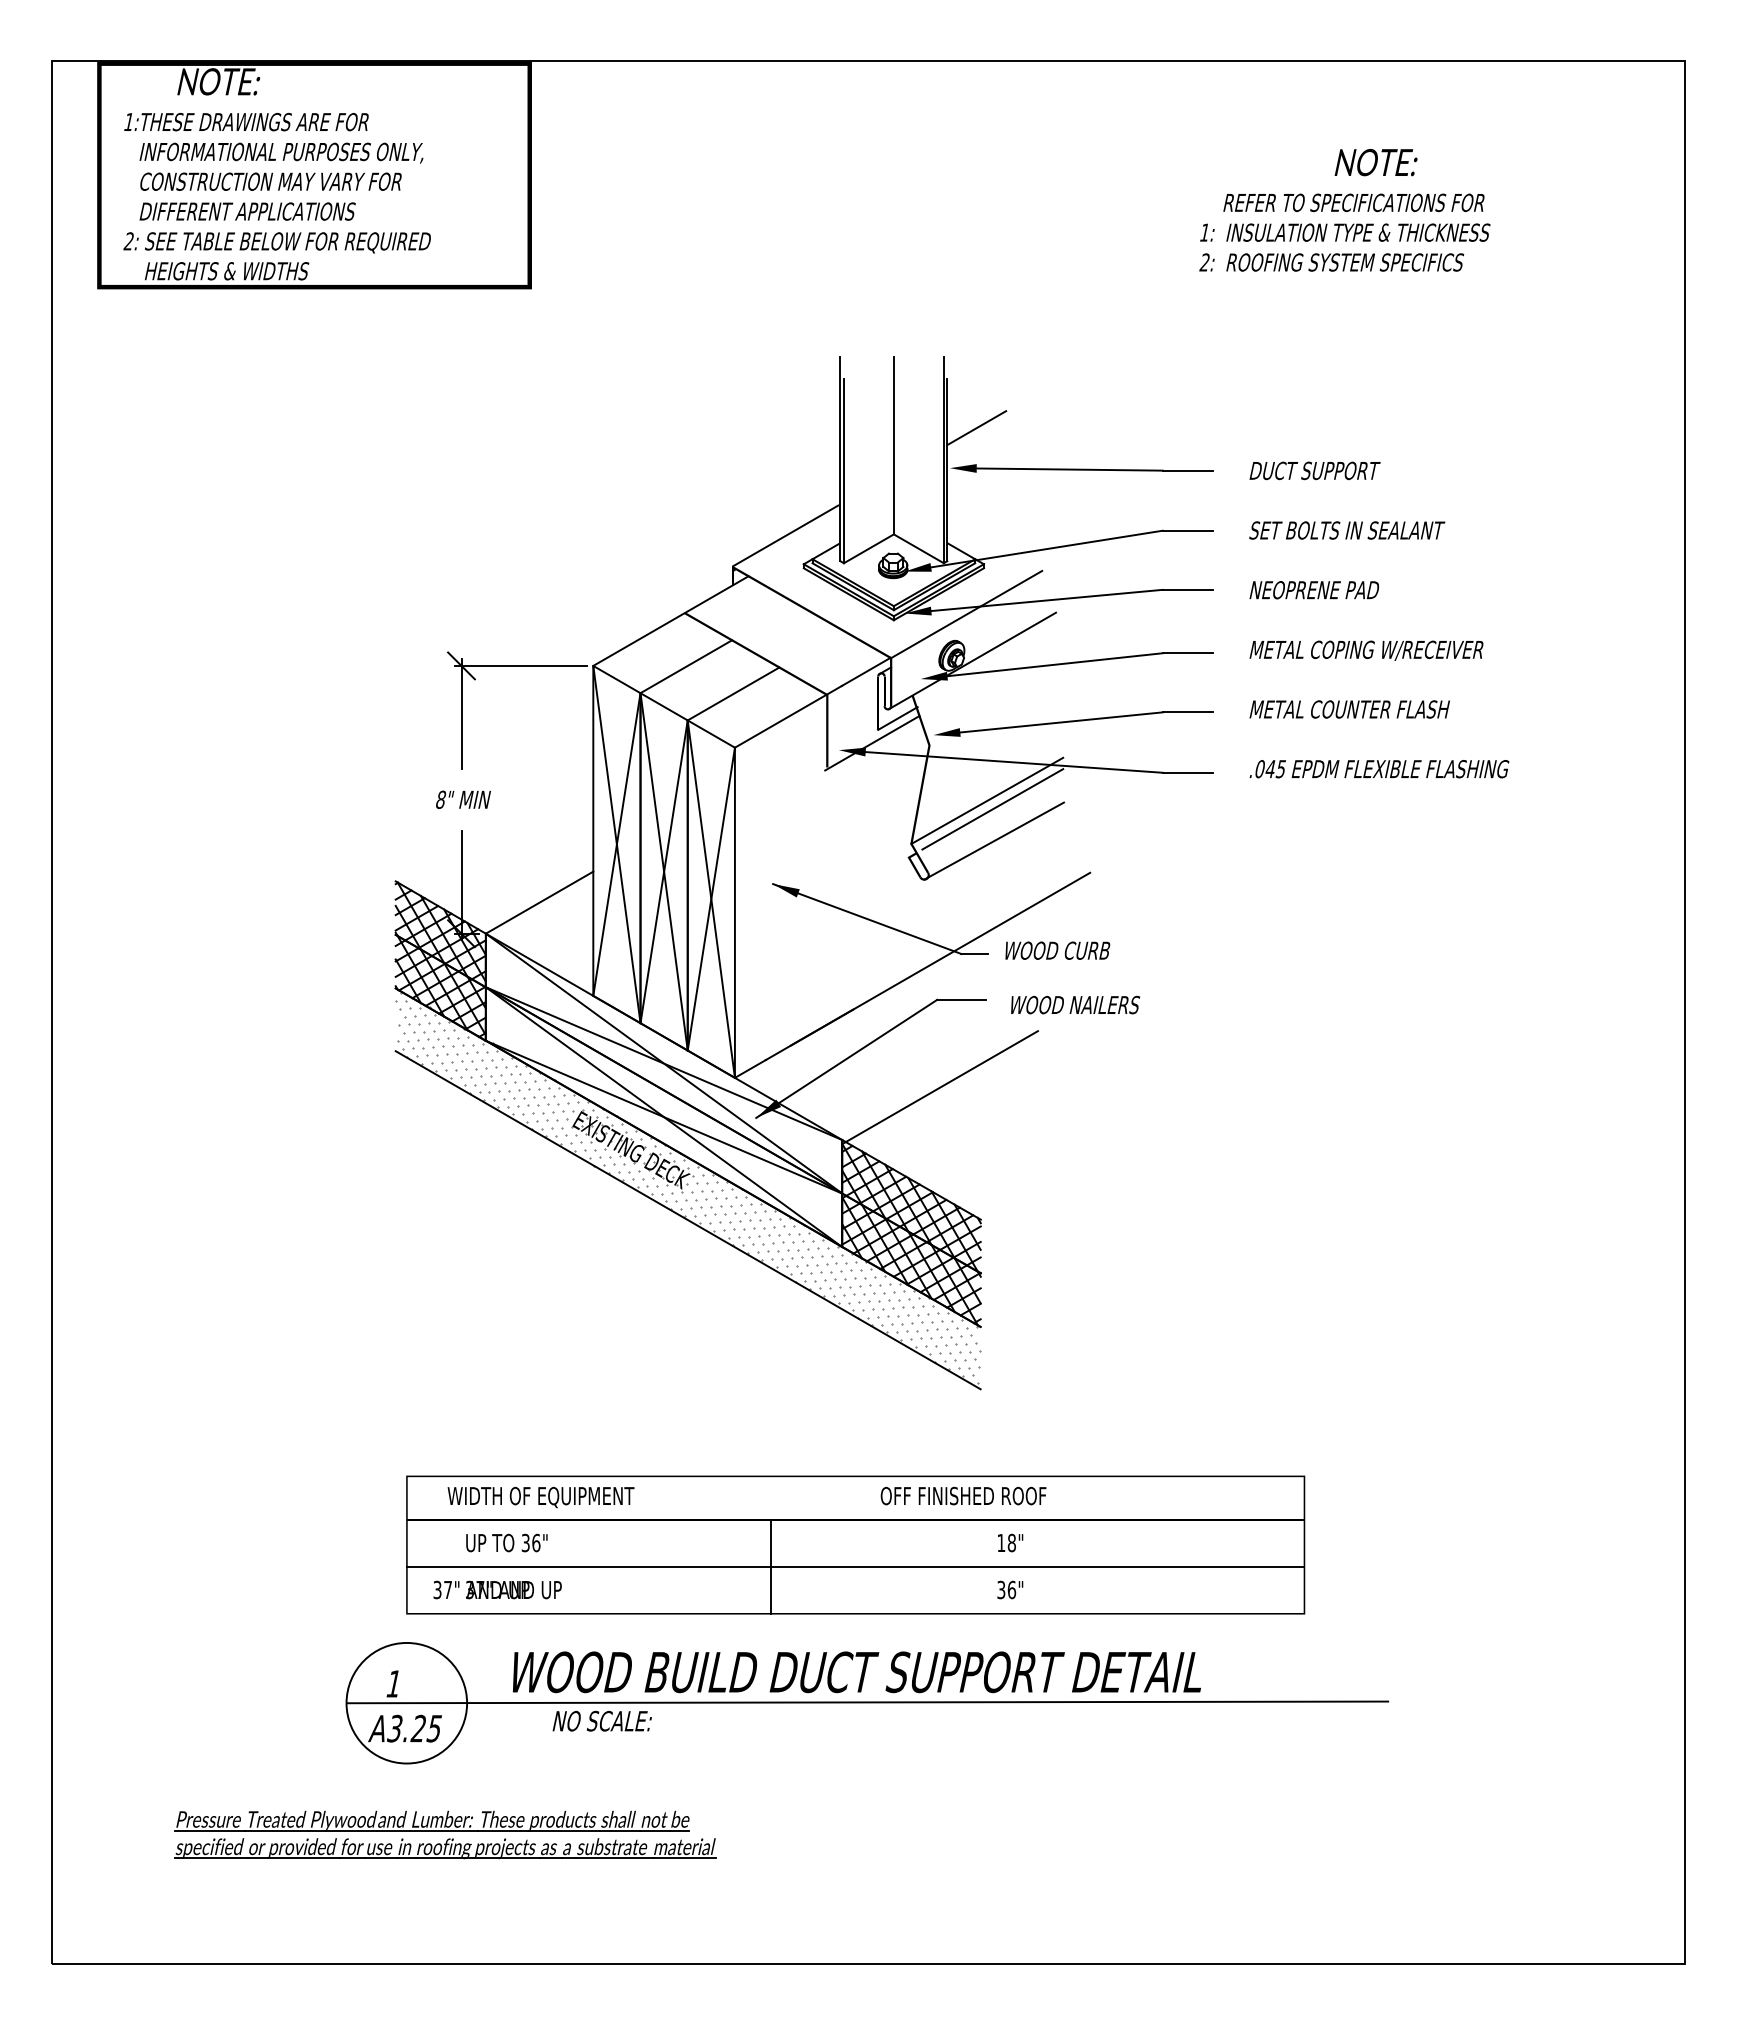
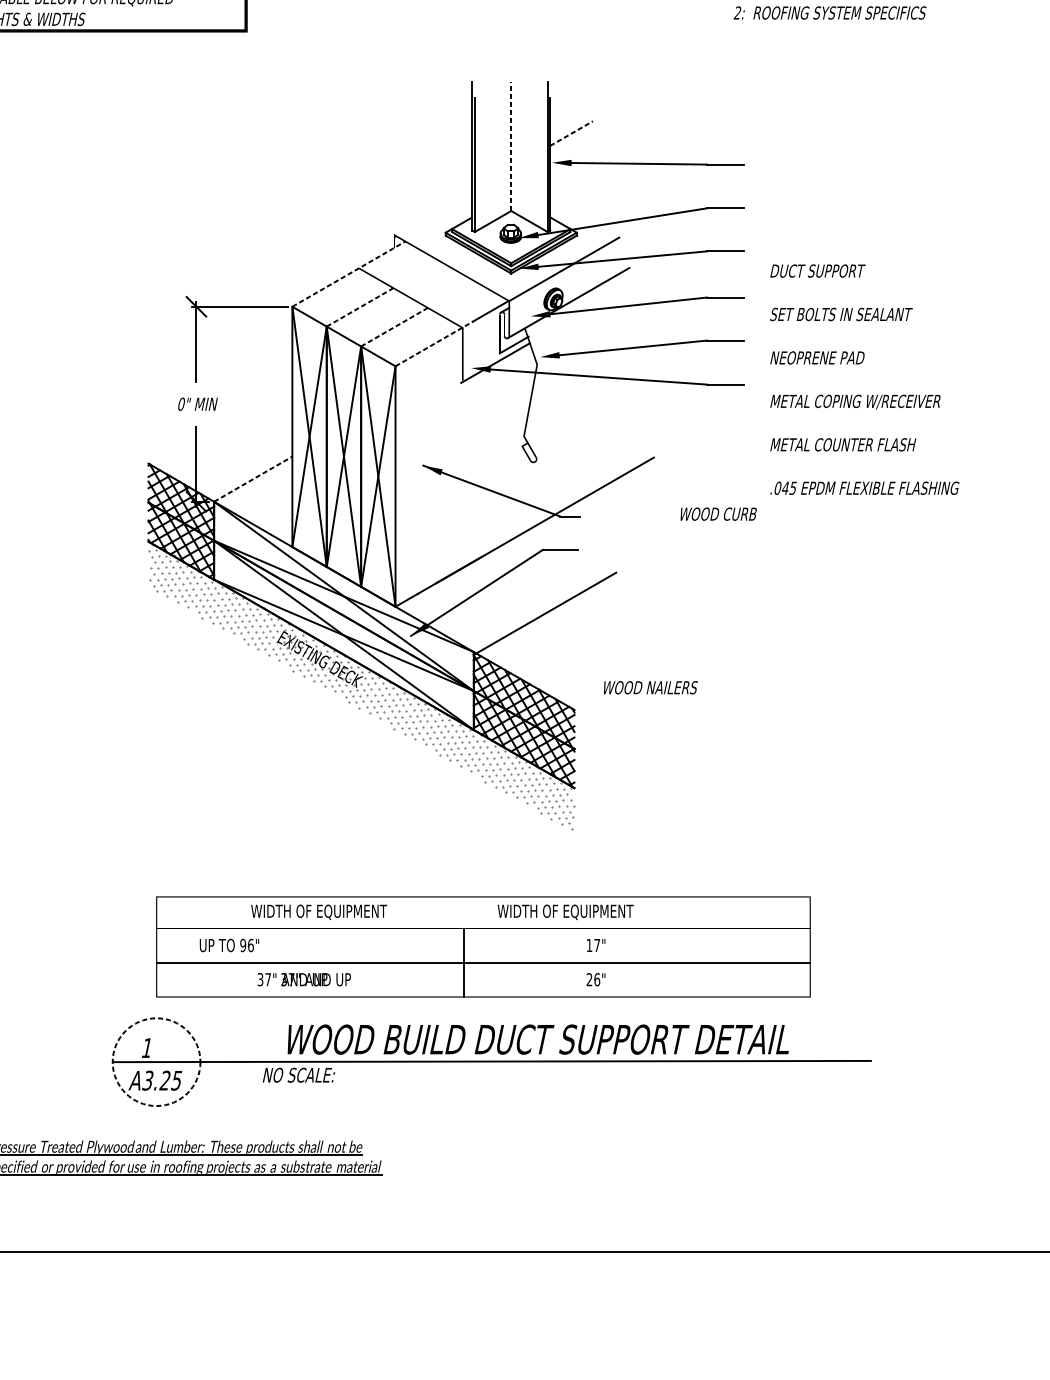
line: (976, 428) -> (571, 133), solid -> dashed
line: (893, 445) -> (510, 146), solid -> dashed
line: (785, 535) -> (432, 211), removed
text: (1379, 619) -> (864, 379), moved
line: (670, 621) -> (348, 274), solid -> dashed
line: (686, 666) -> (360, 307), solid -> dashed
line: (733, 693) -> (394, 326), solid -> dashed
line: (788, 716) -> (434, 343), solid -> dashed
text: (441, 799) -> (181, 404), 8" -> 0"
line: (987, 800) -> (579, 404), removed
line: (992, 809) -> (583, 411), removed
line: (993, 840) -> (583, 433), removed
line: (540, 902) -> (253, 479), solid -> dashed
text: (1057, 950) -> (718, 514), moved
text: (1075, 1004) -> (650, 687), moved
line: (687, 1220) -> (360, 710), removed
text: (540, 1497) -> (318, 912), moved
text: (968, 1497) -> (565, 912), OFF FINISHED ROOF -> WIDTH OF EQUIPMENT
text: (525, 1542) -> (243, 945), 36" -> 96"
text: (1011, 1542) -> (596, 945), 18" -> 17"
line: (771, 1566) -> (463, 962), moved
text: (497, 1589) -> (304, 979), moved
text: (1001, 1590) -> (589, 980), 36" -> 26"
text: (856, 1672) -> (537, 1039), moved
circle: (406, 1702) -> (156, 1061), solid -> dashed

